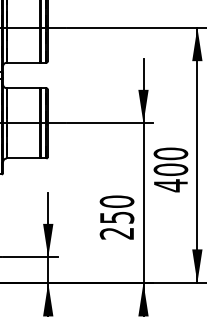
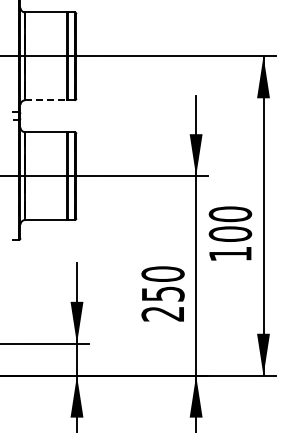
line: (23, 62) -> (46, 100), solid -> dashed
text: (170, 185) -> (230, 253), 400 -> 100

